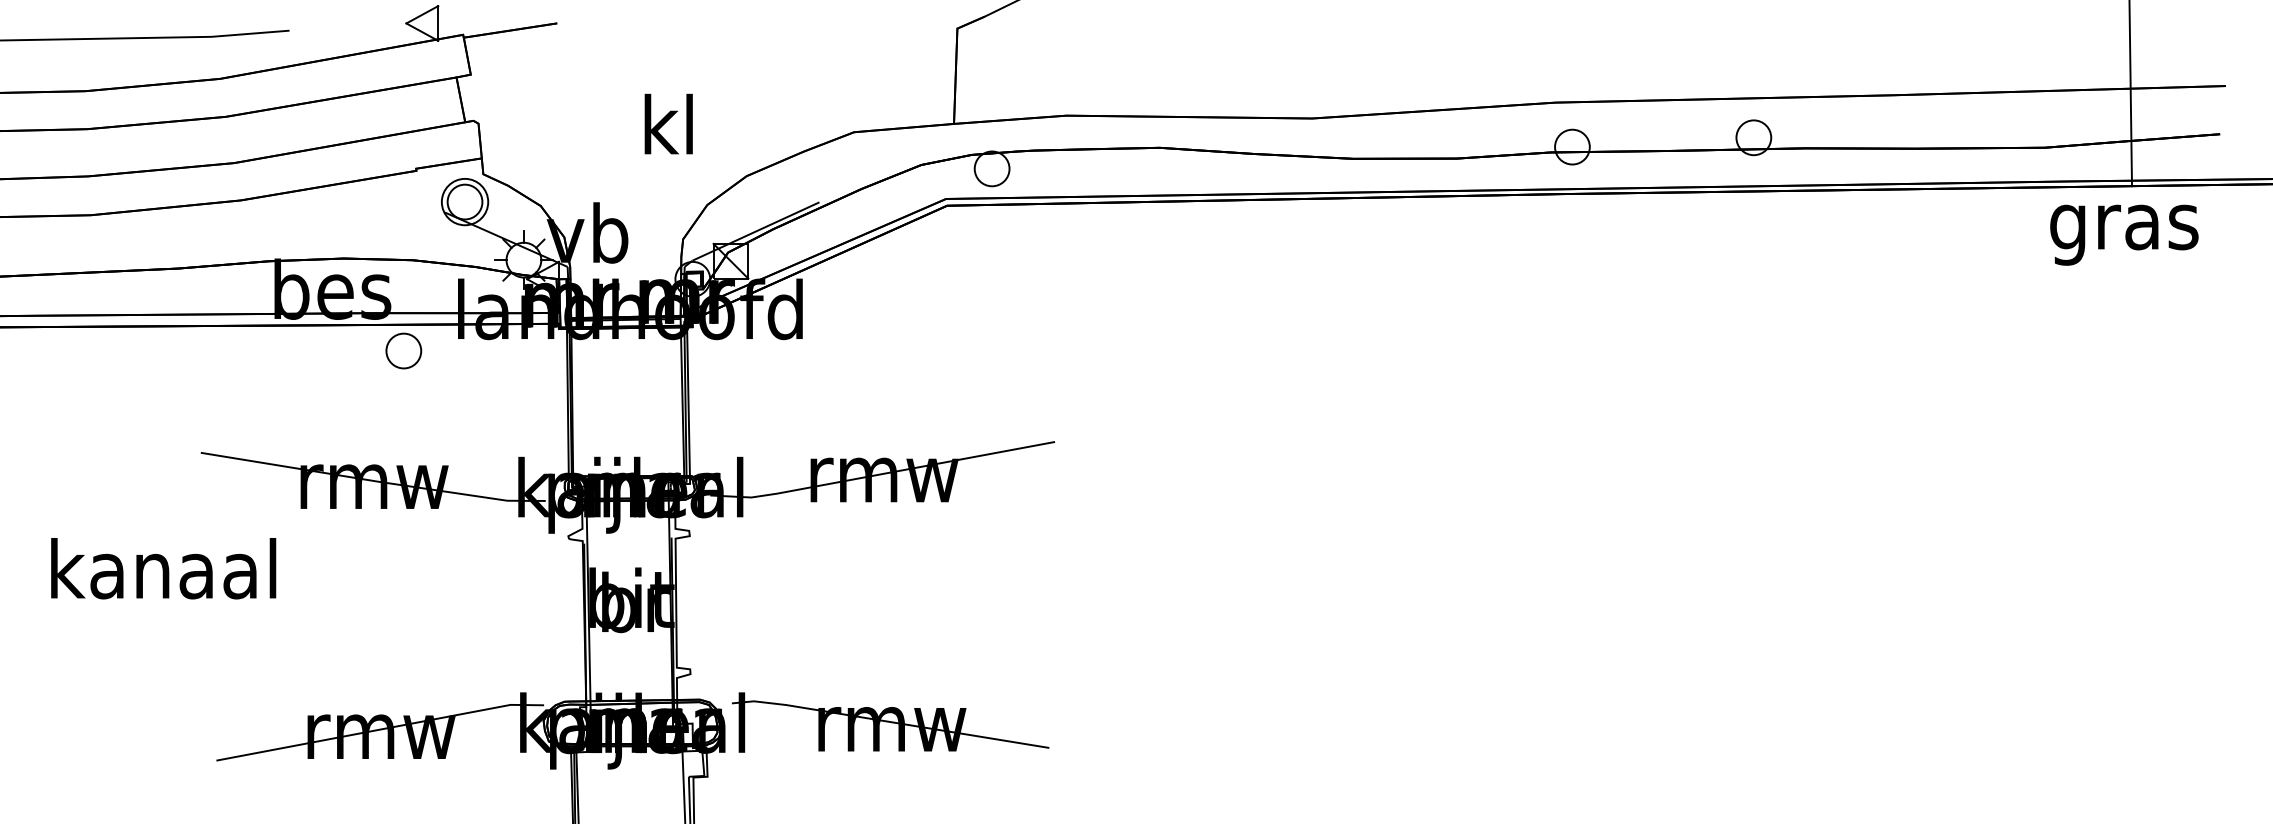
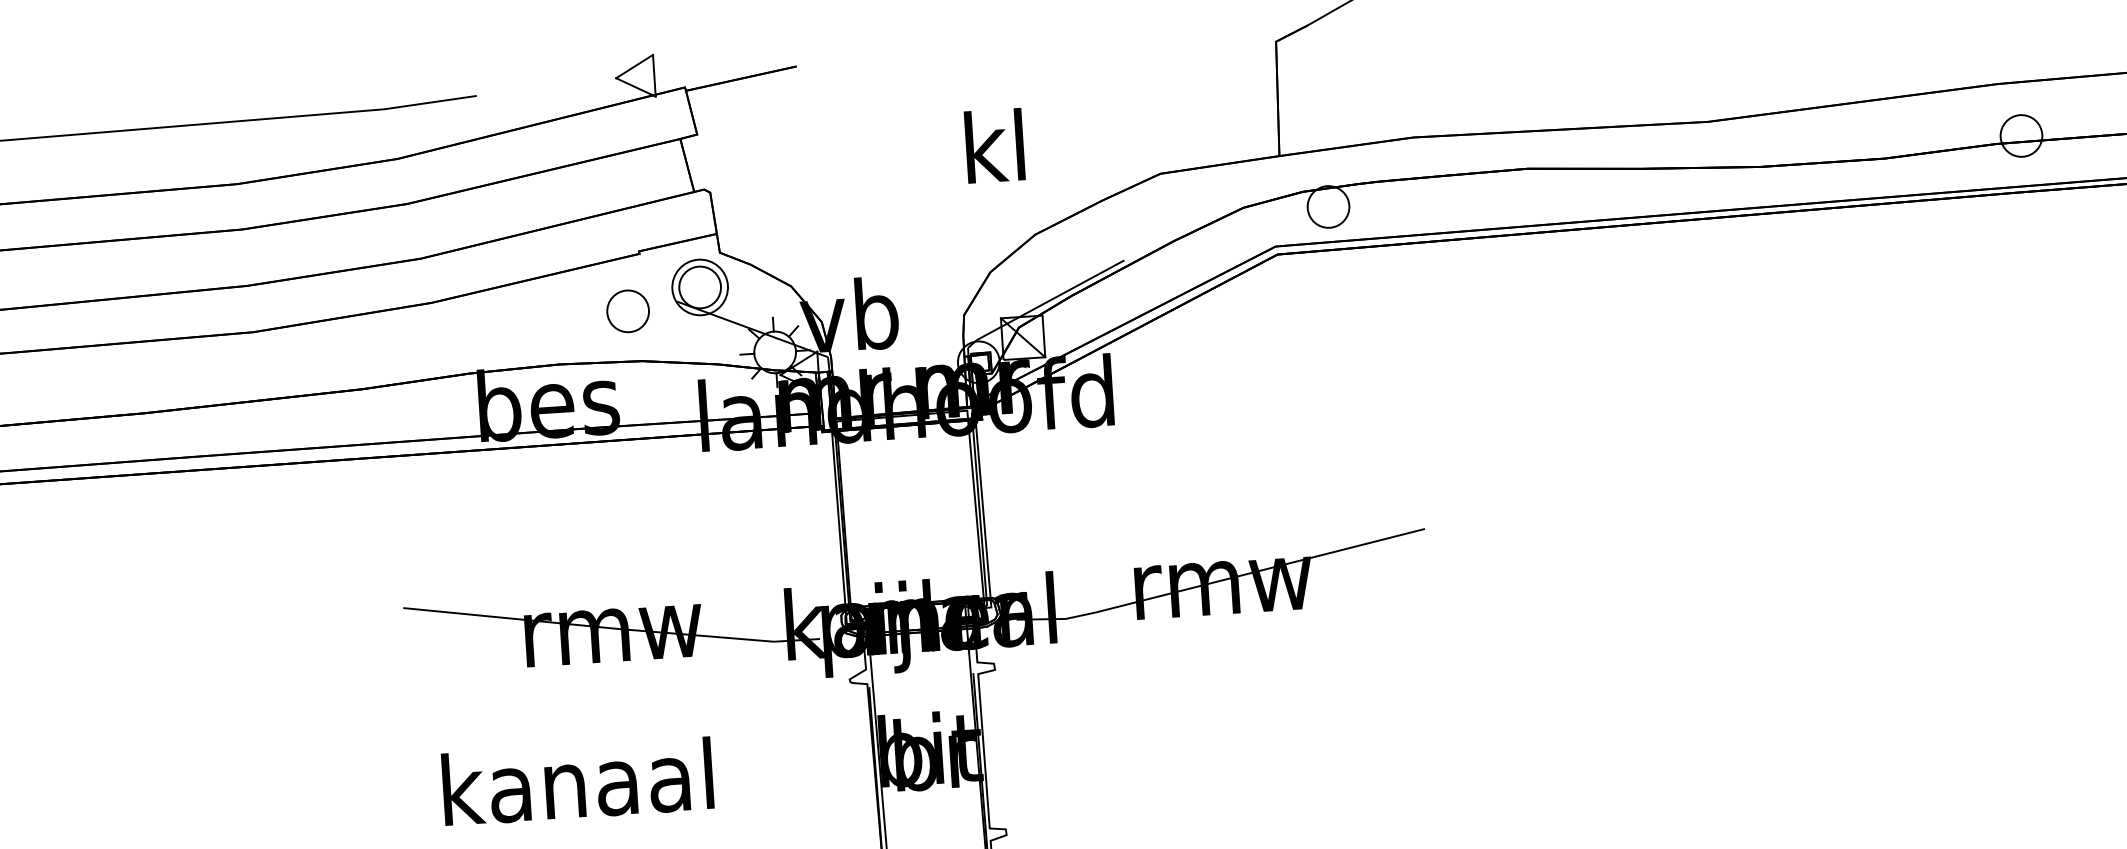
text: (668, 123) -> (994, 145), moved
part: (403, 350) -> (627, 310), moved
text: (163, 568) -> (577, 781), moved

